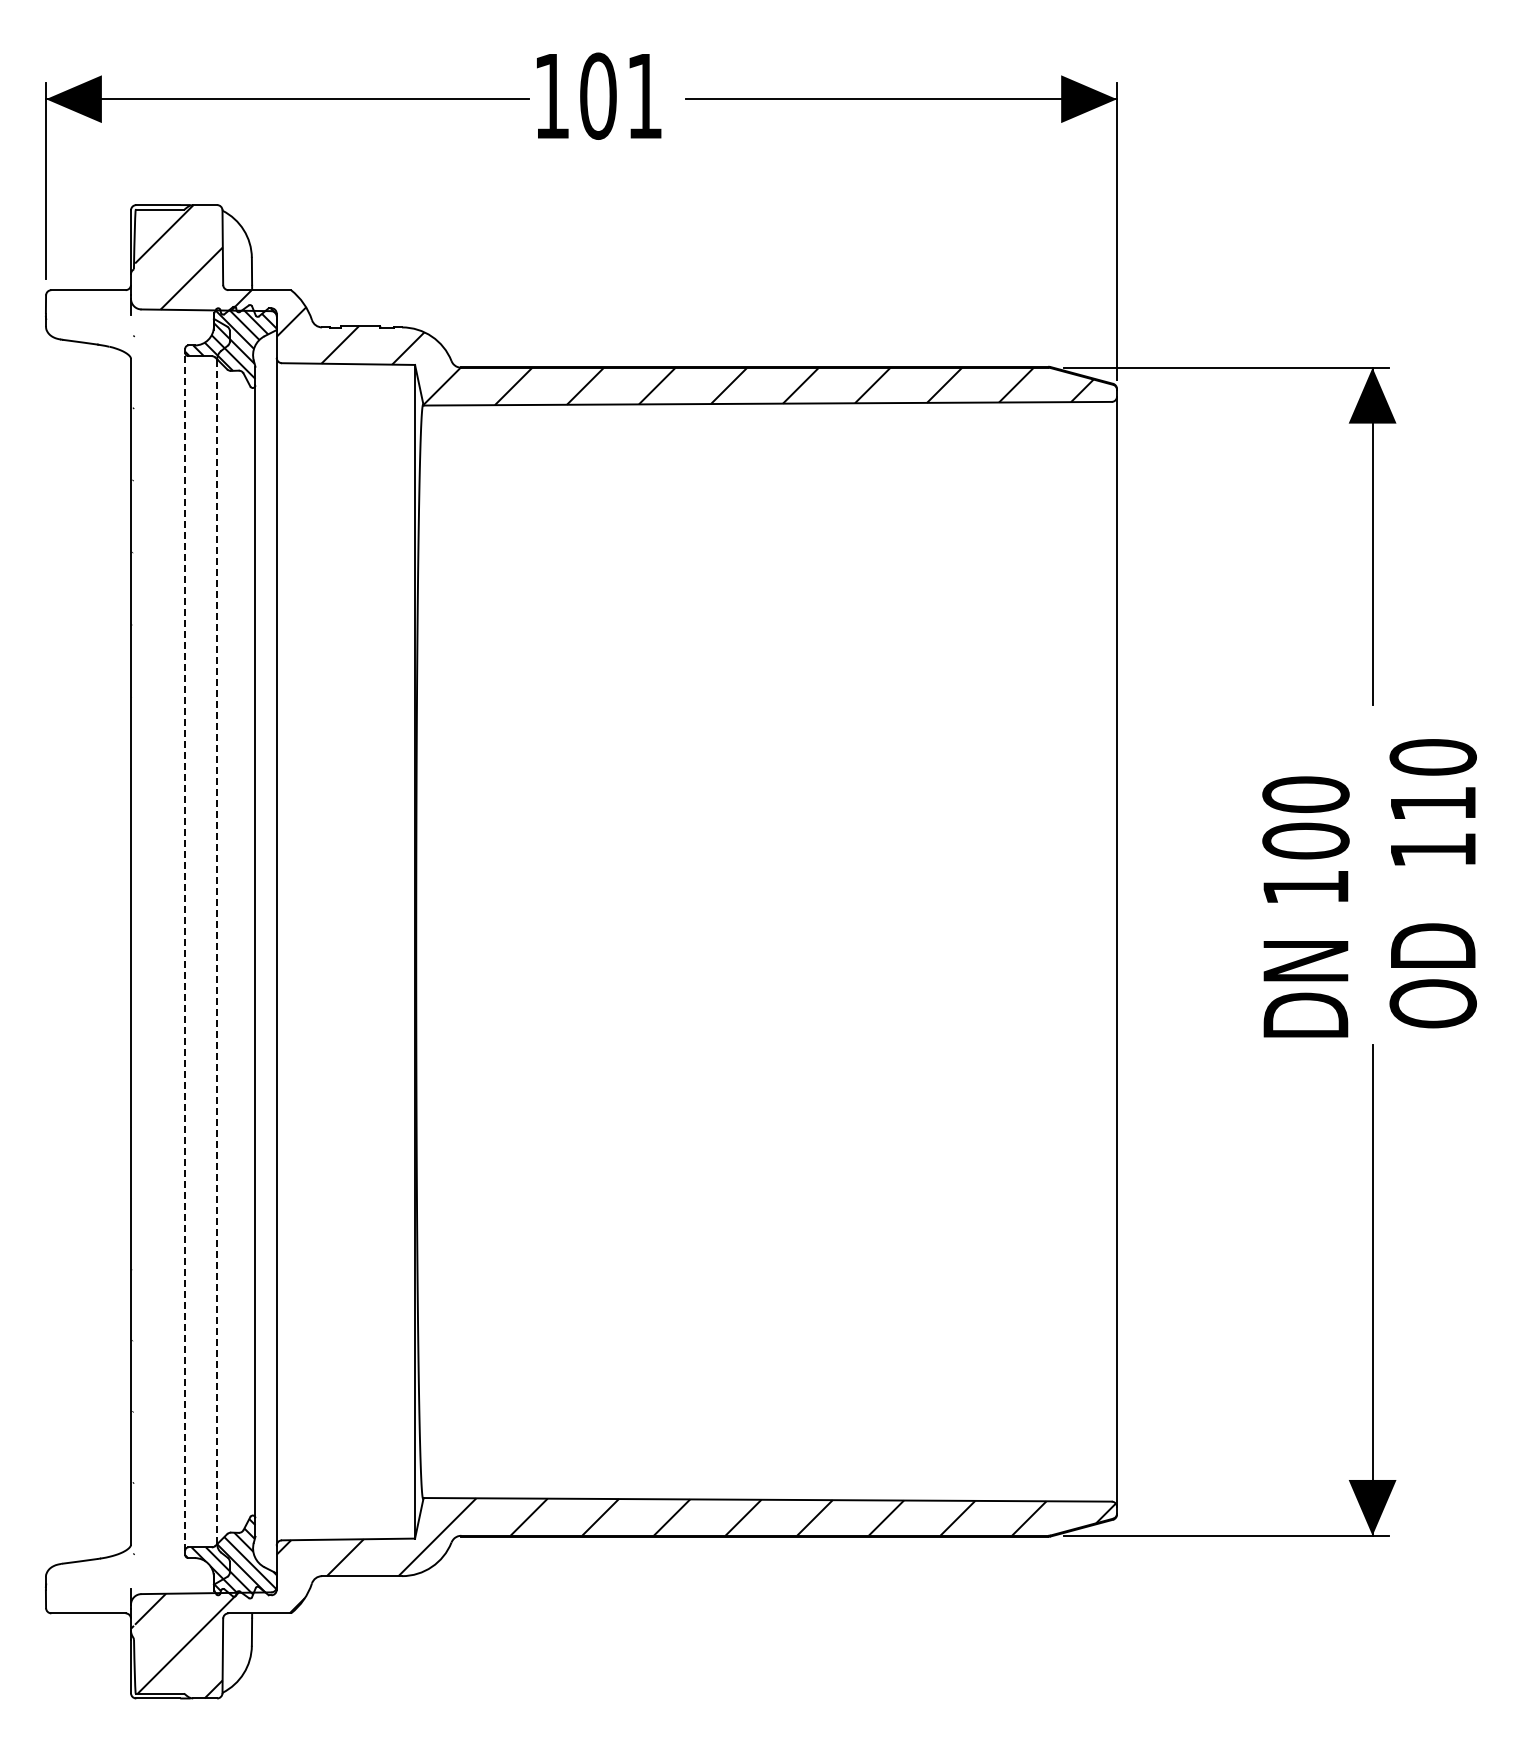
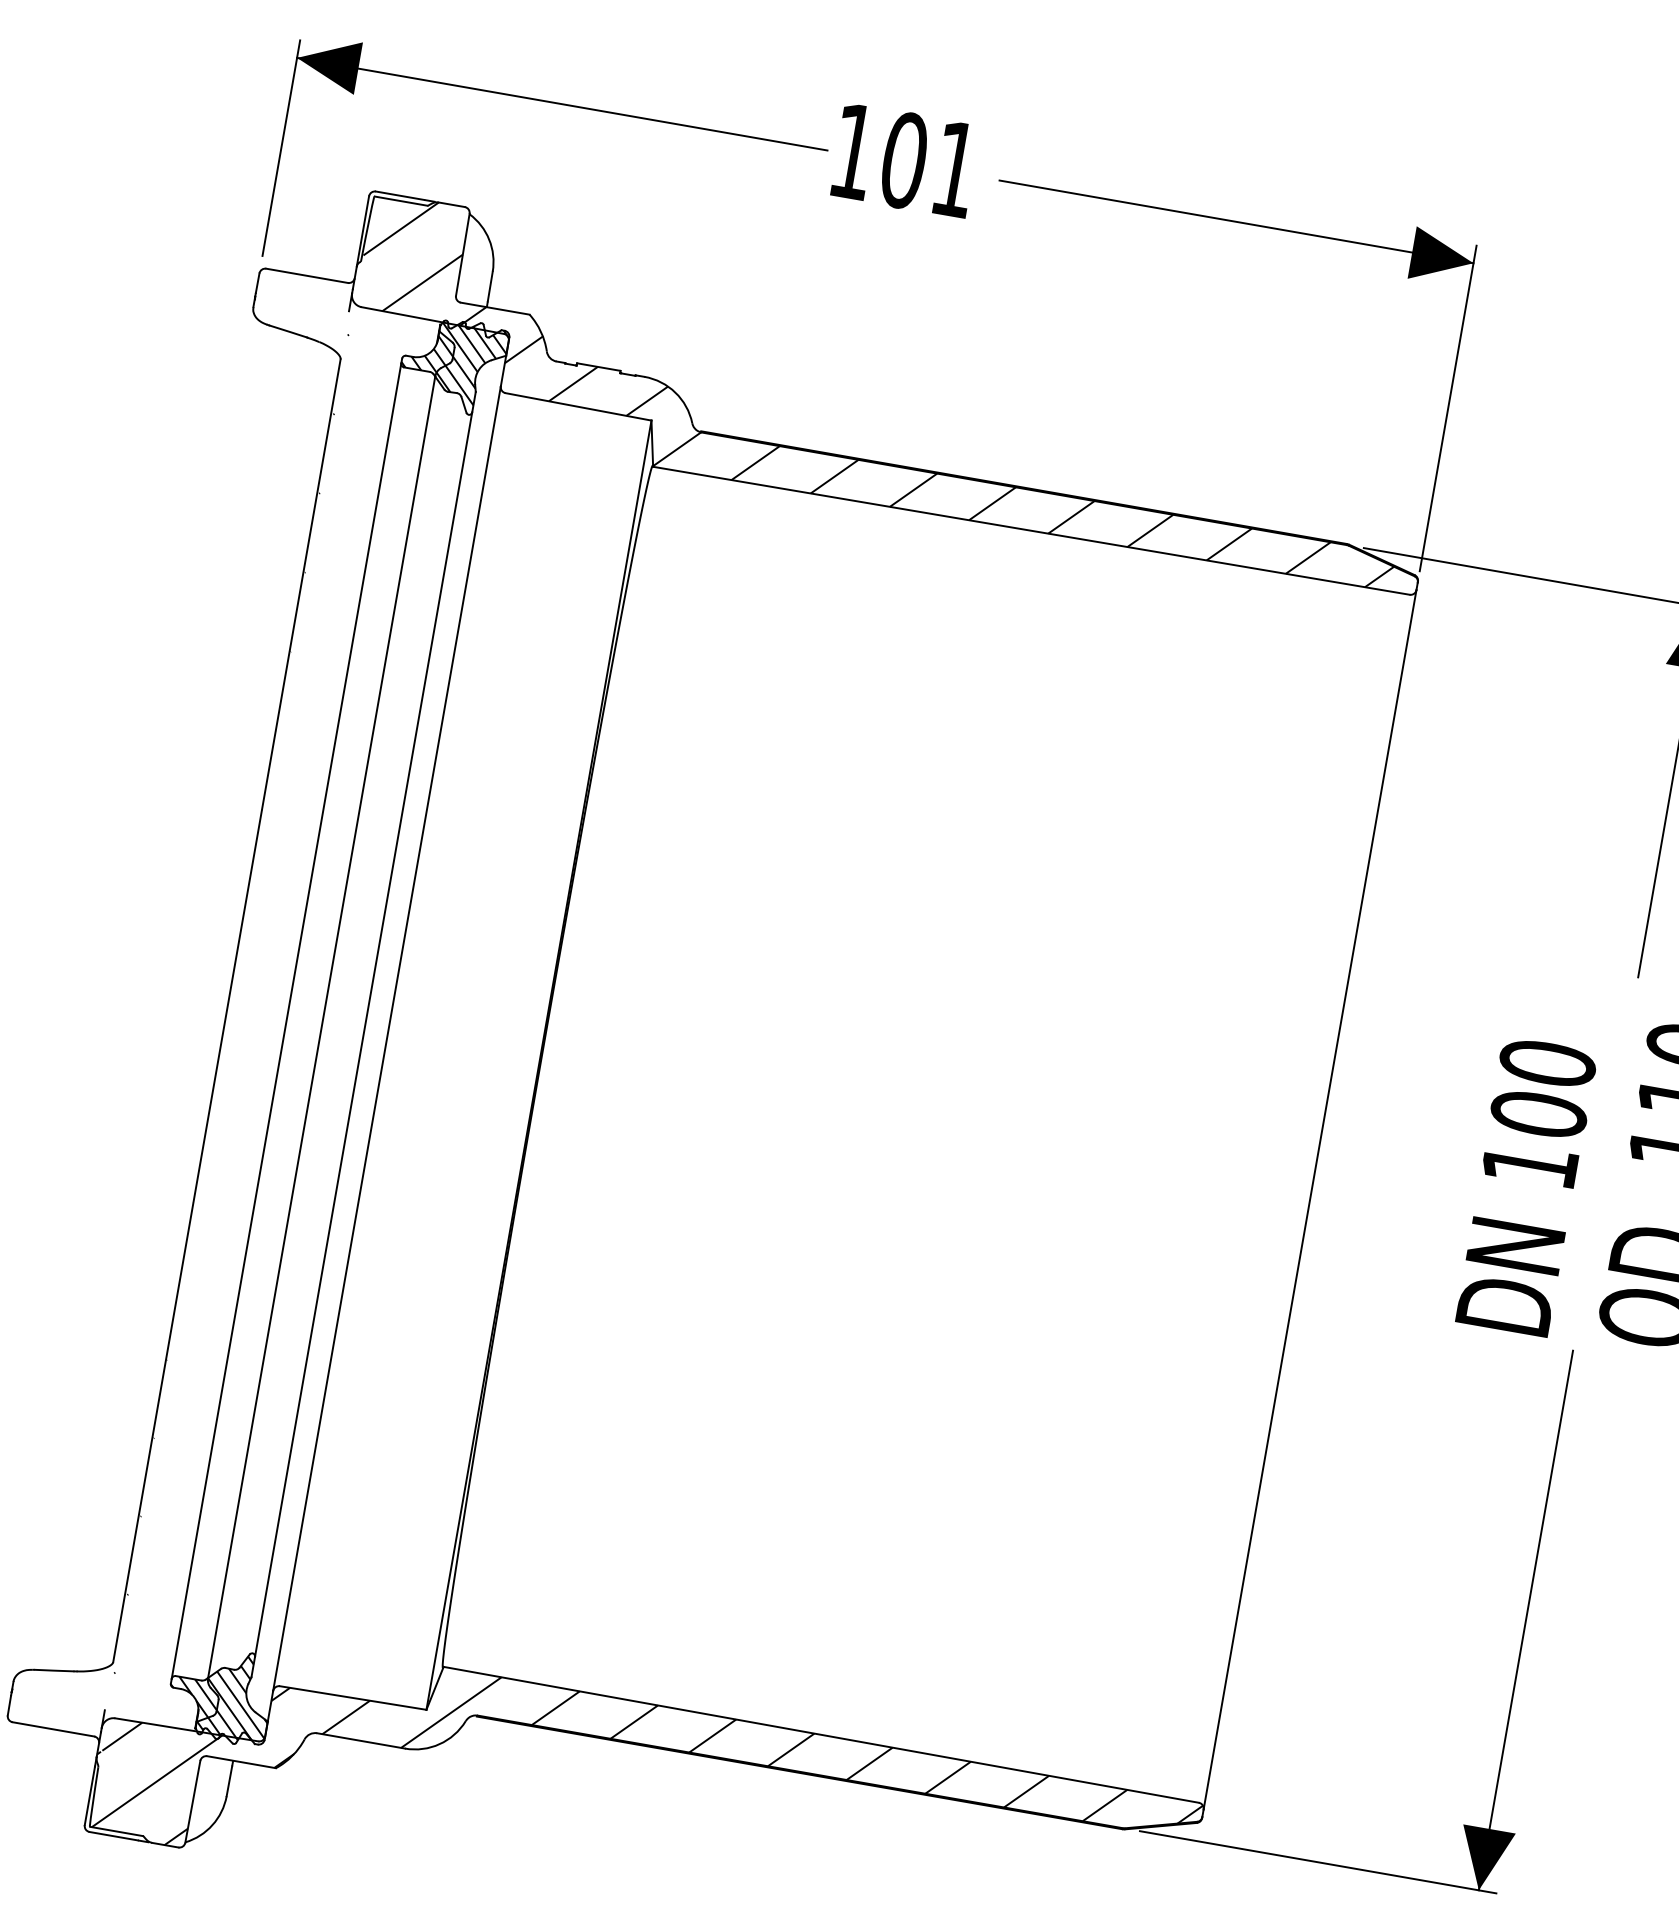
line: (185, 951) -> (286, 1020), dashed -> solid
line: (217, 951) -> (322, 1027), dashed -> solid

